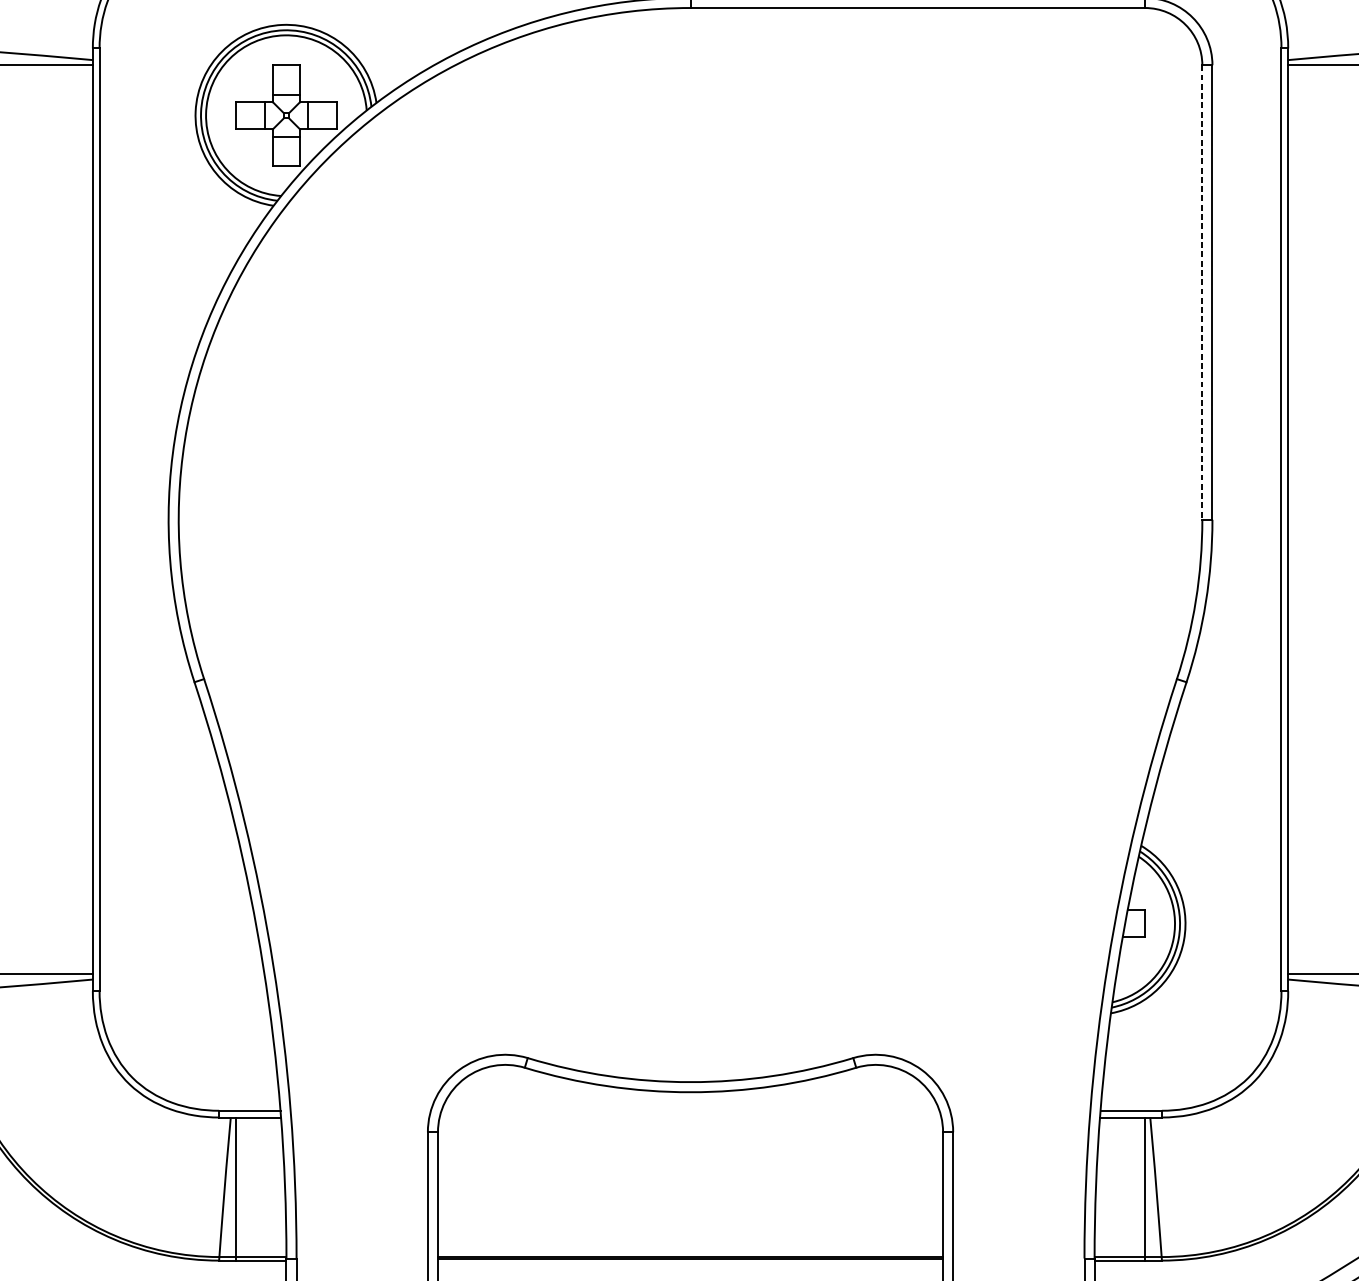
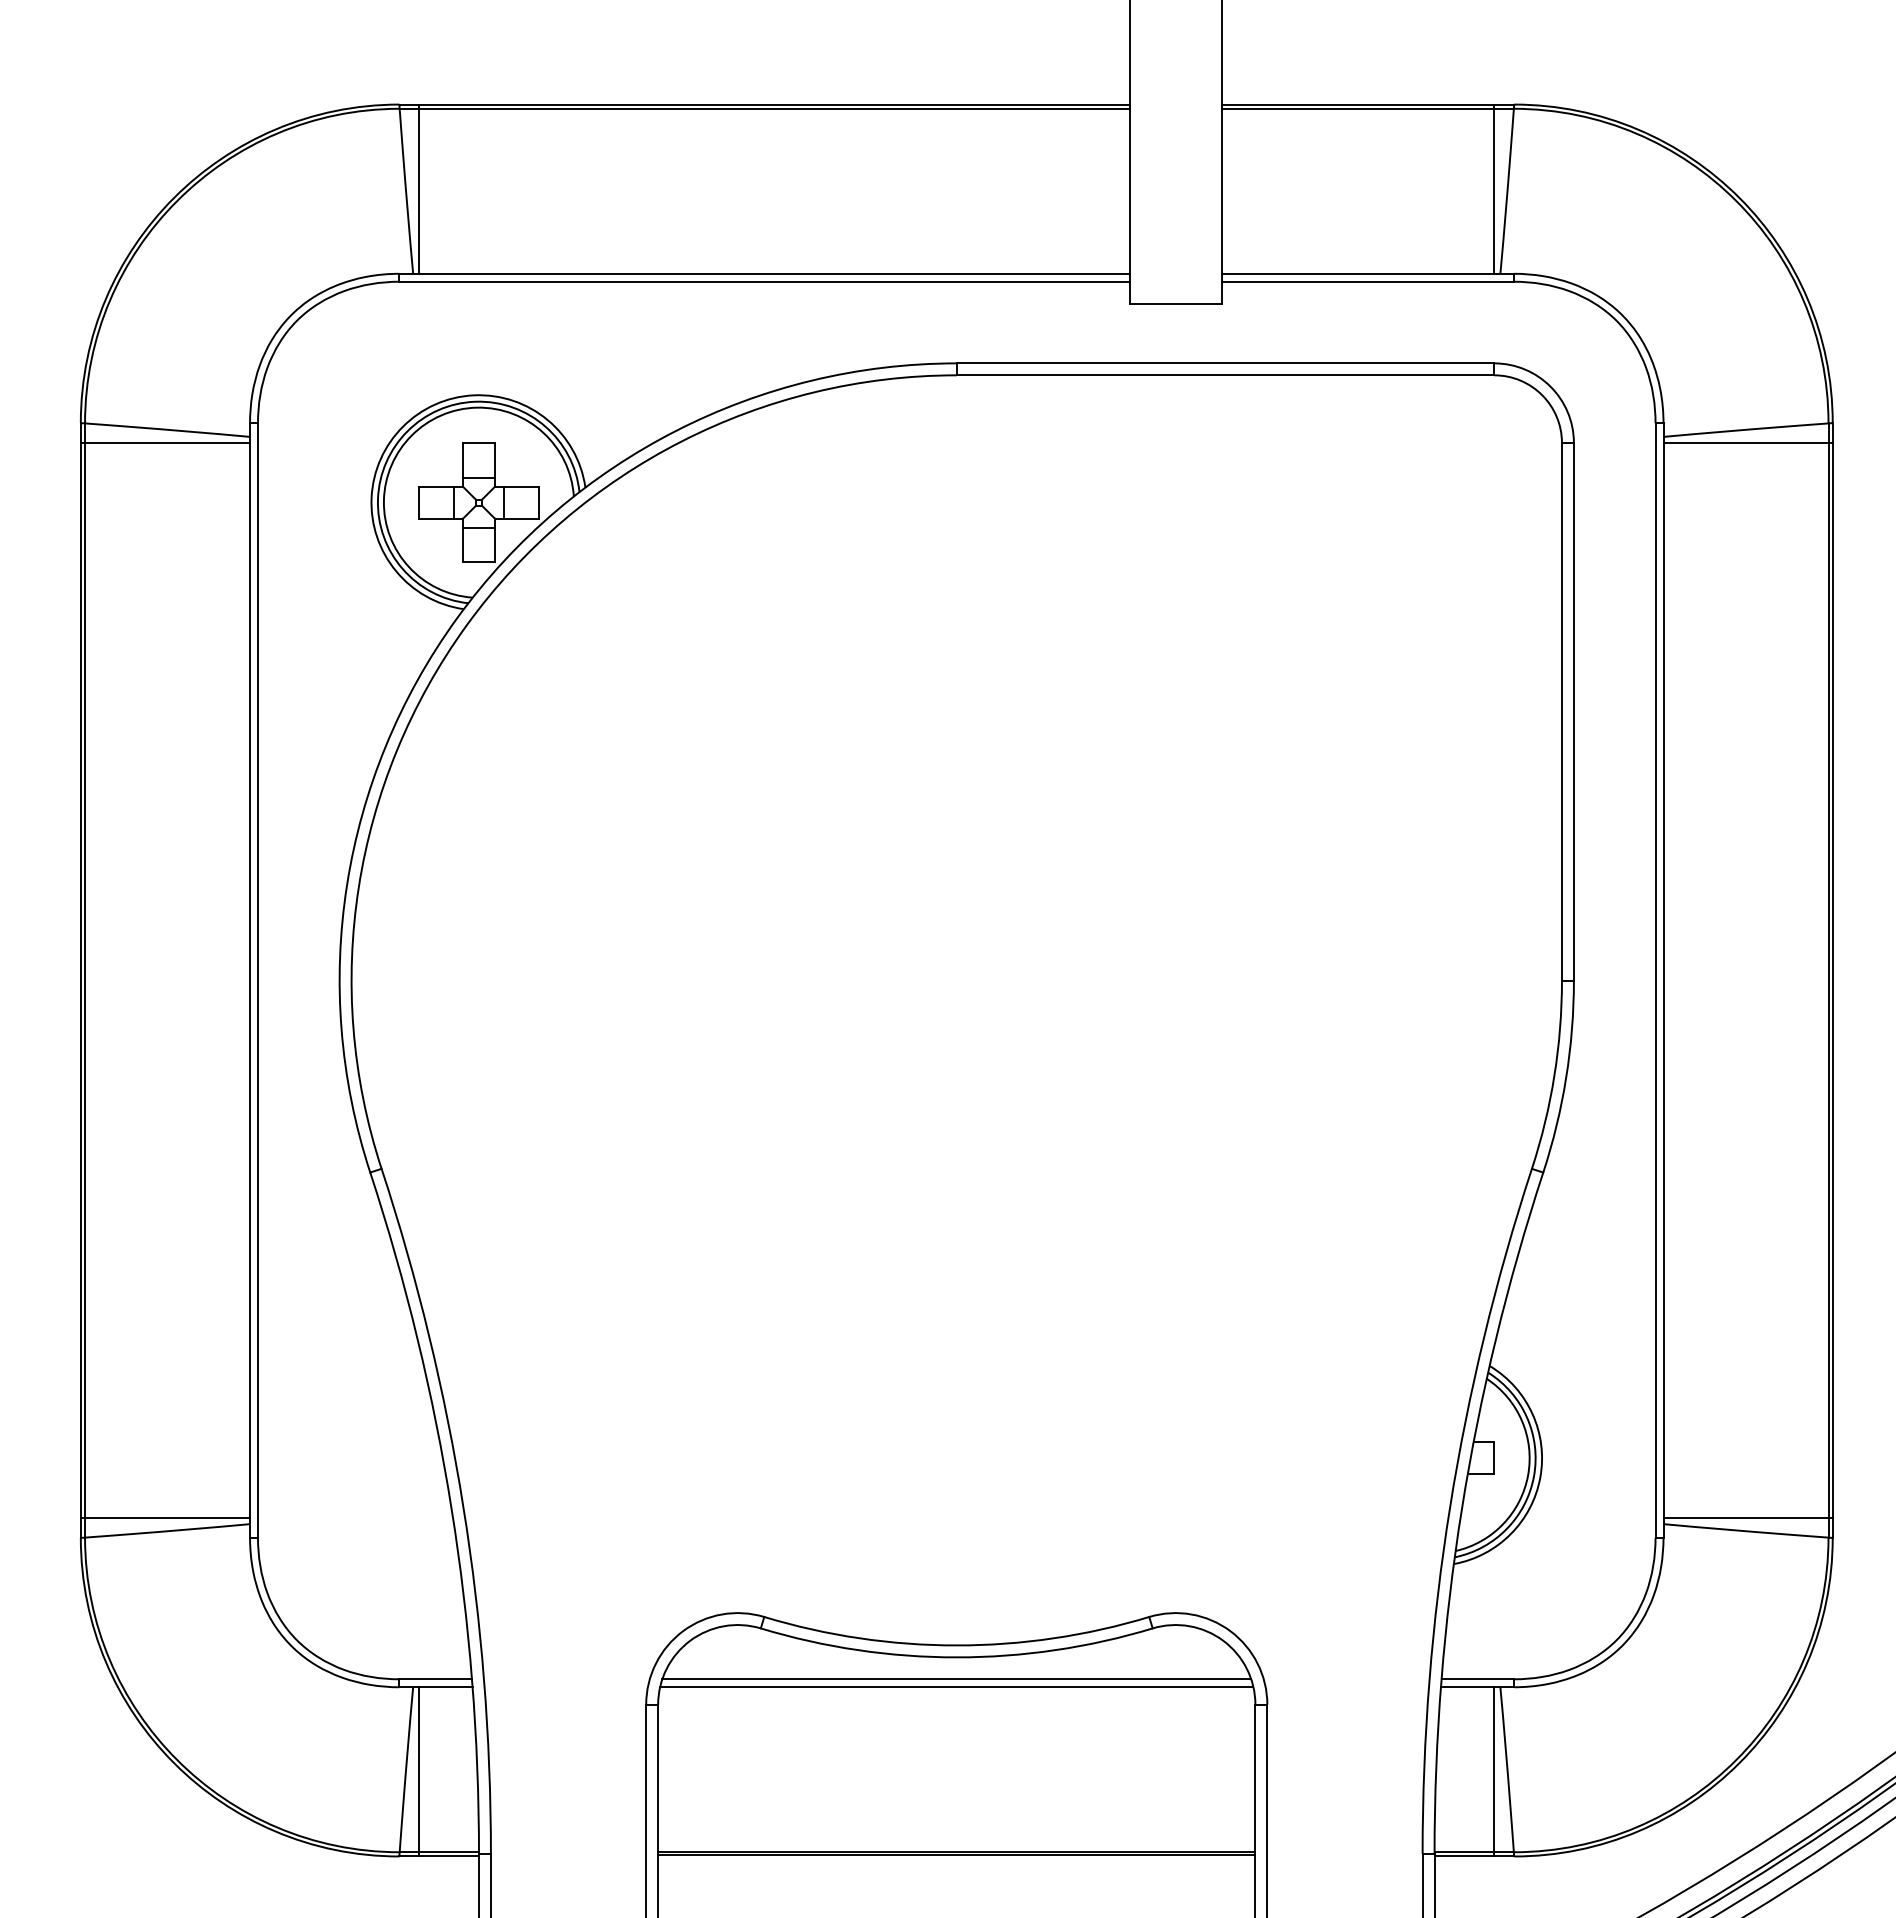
line: (1201, 292) -> (1561, 711), dashed -> solid
line: (690, 1110) -> (956, 1679), added
line: (690, 1117) -> (956, 1687), added

